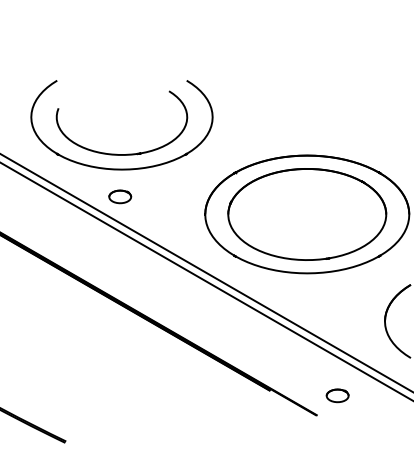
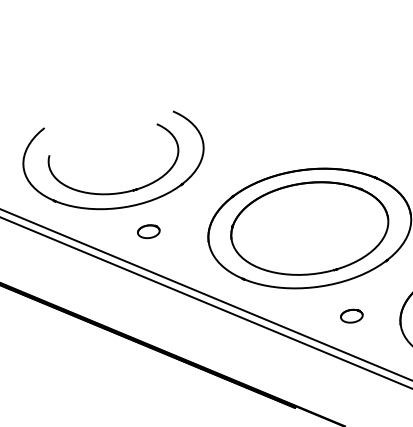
part: (120, 196) -> (149, 231), moved
part: (337, 395) -> (351, 315), moved

